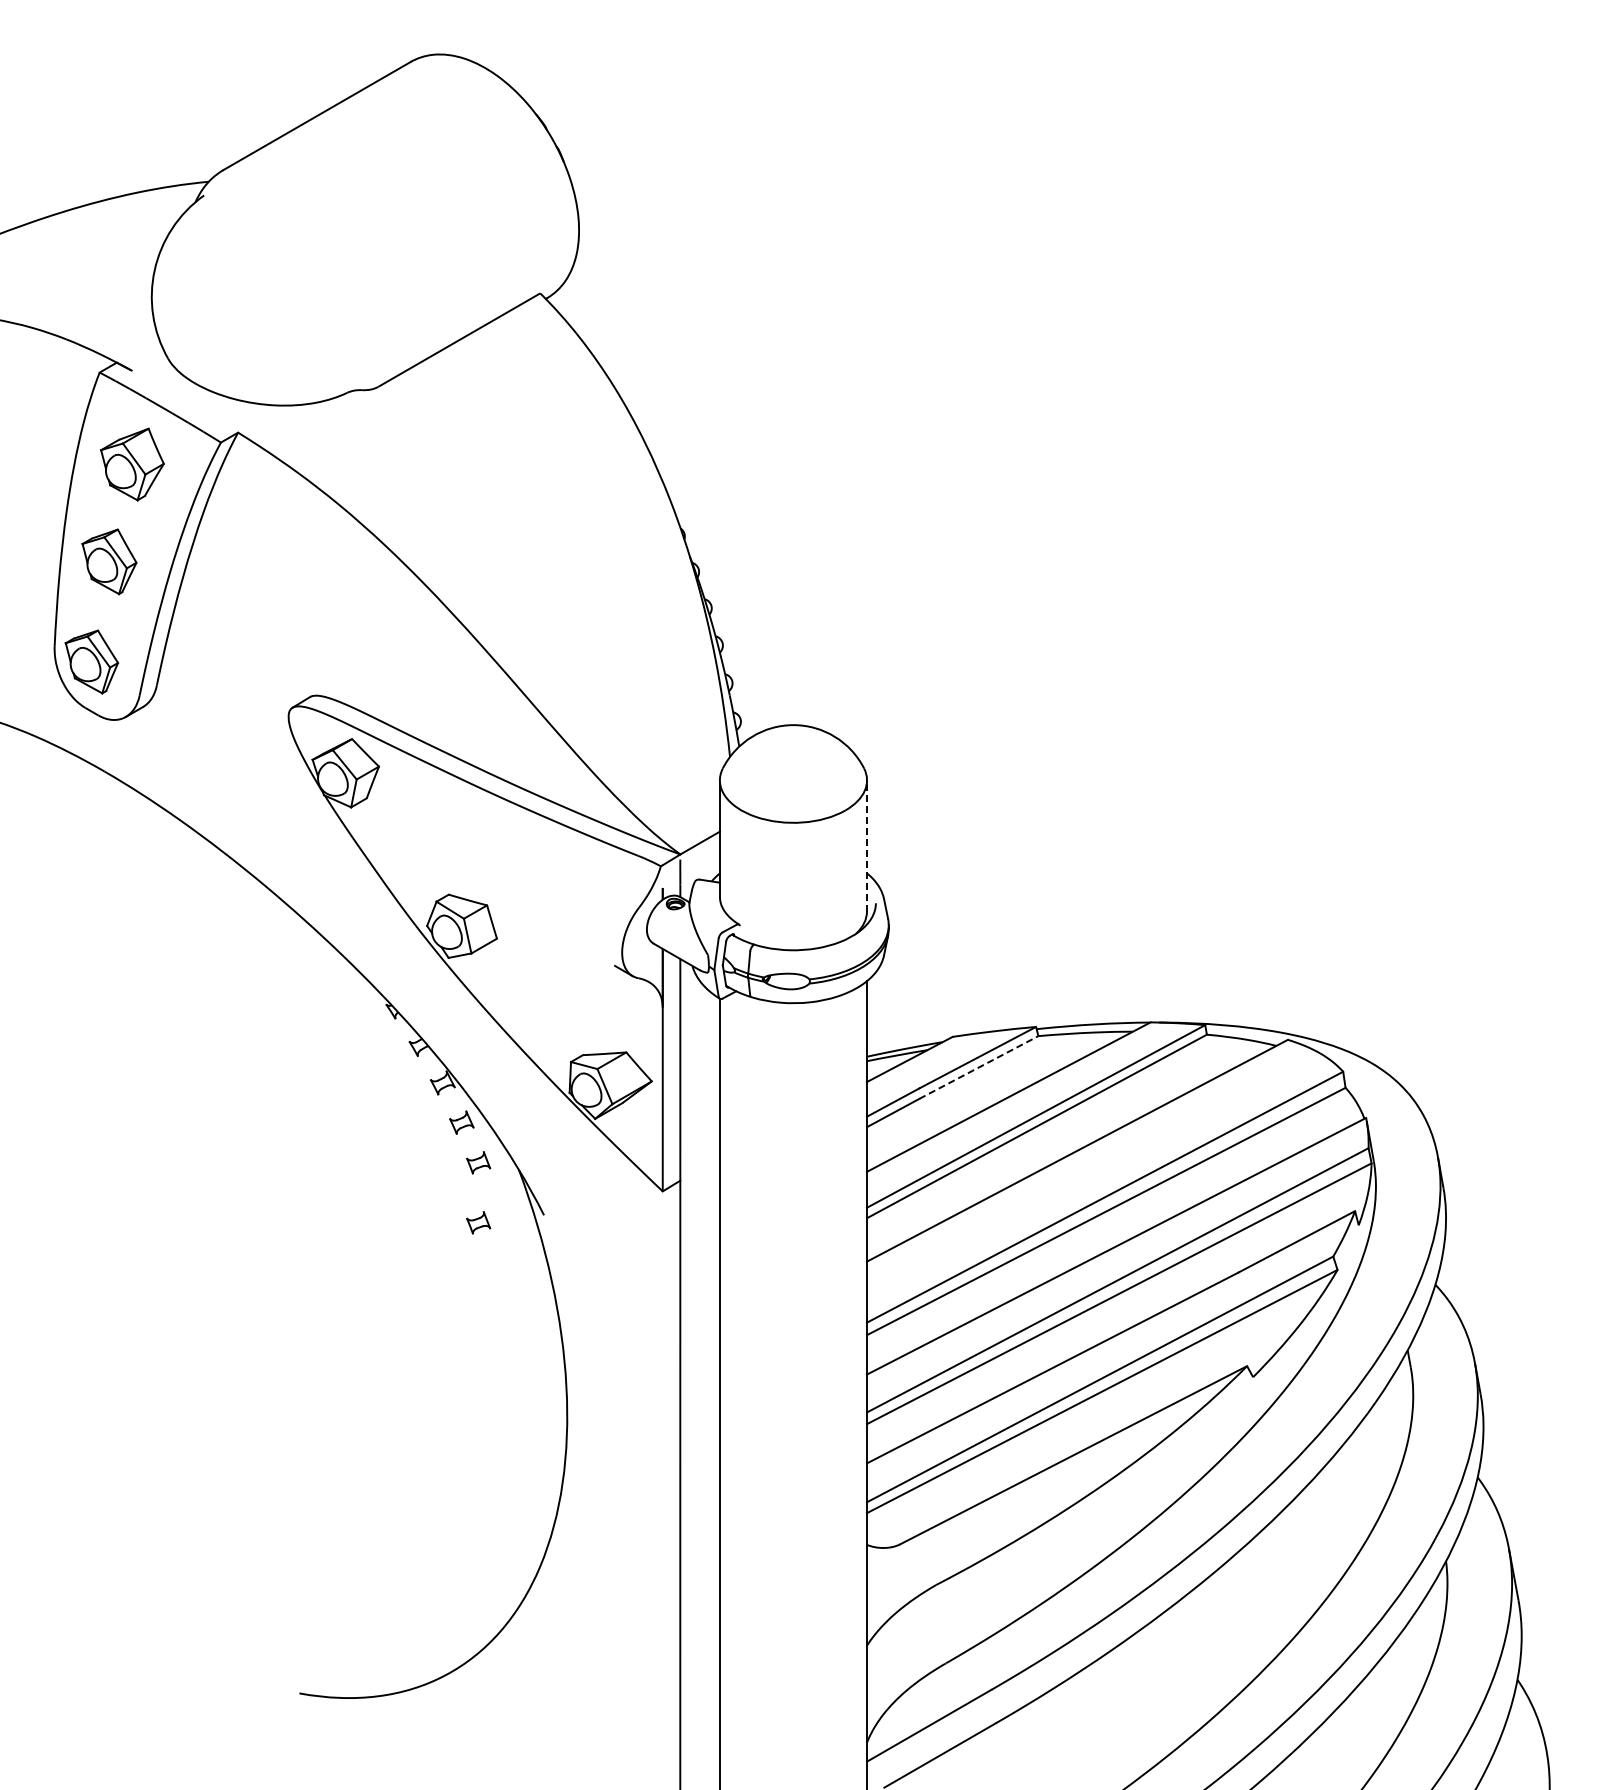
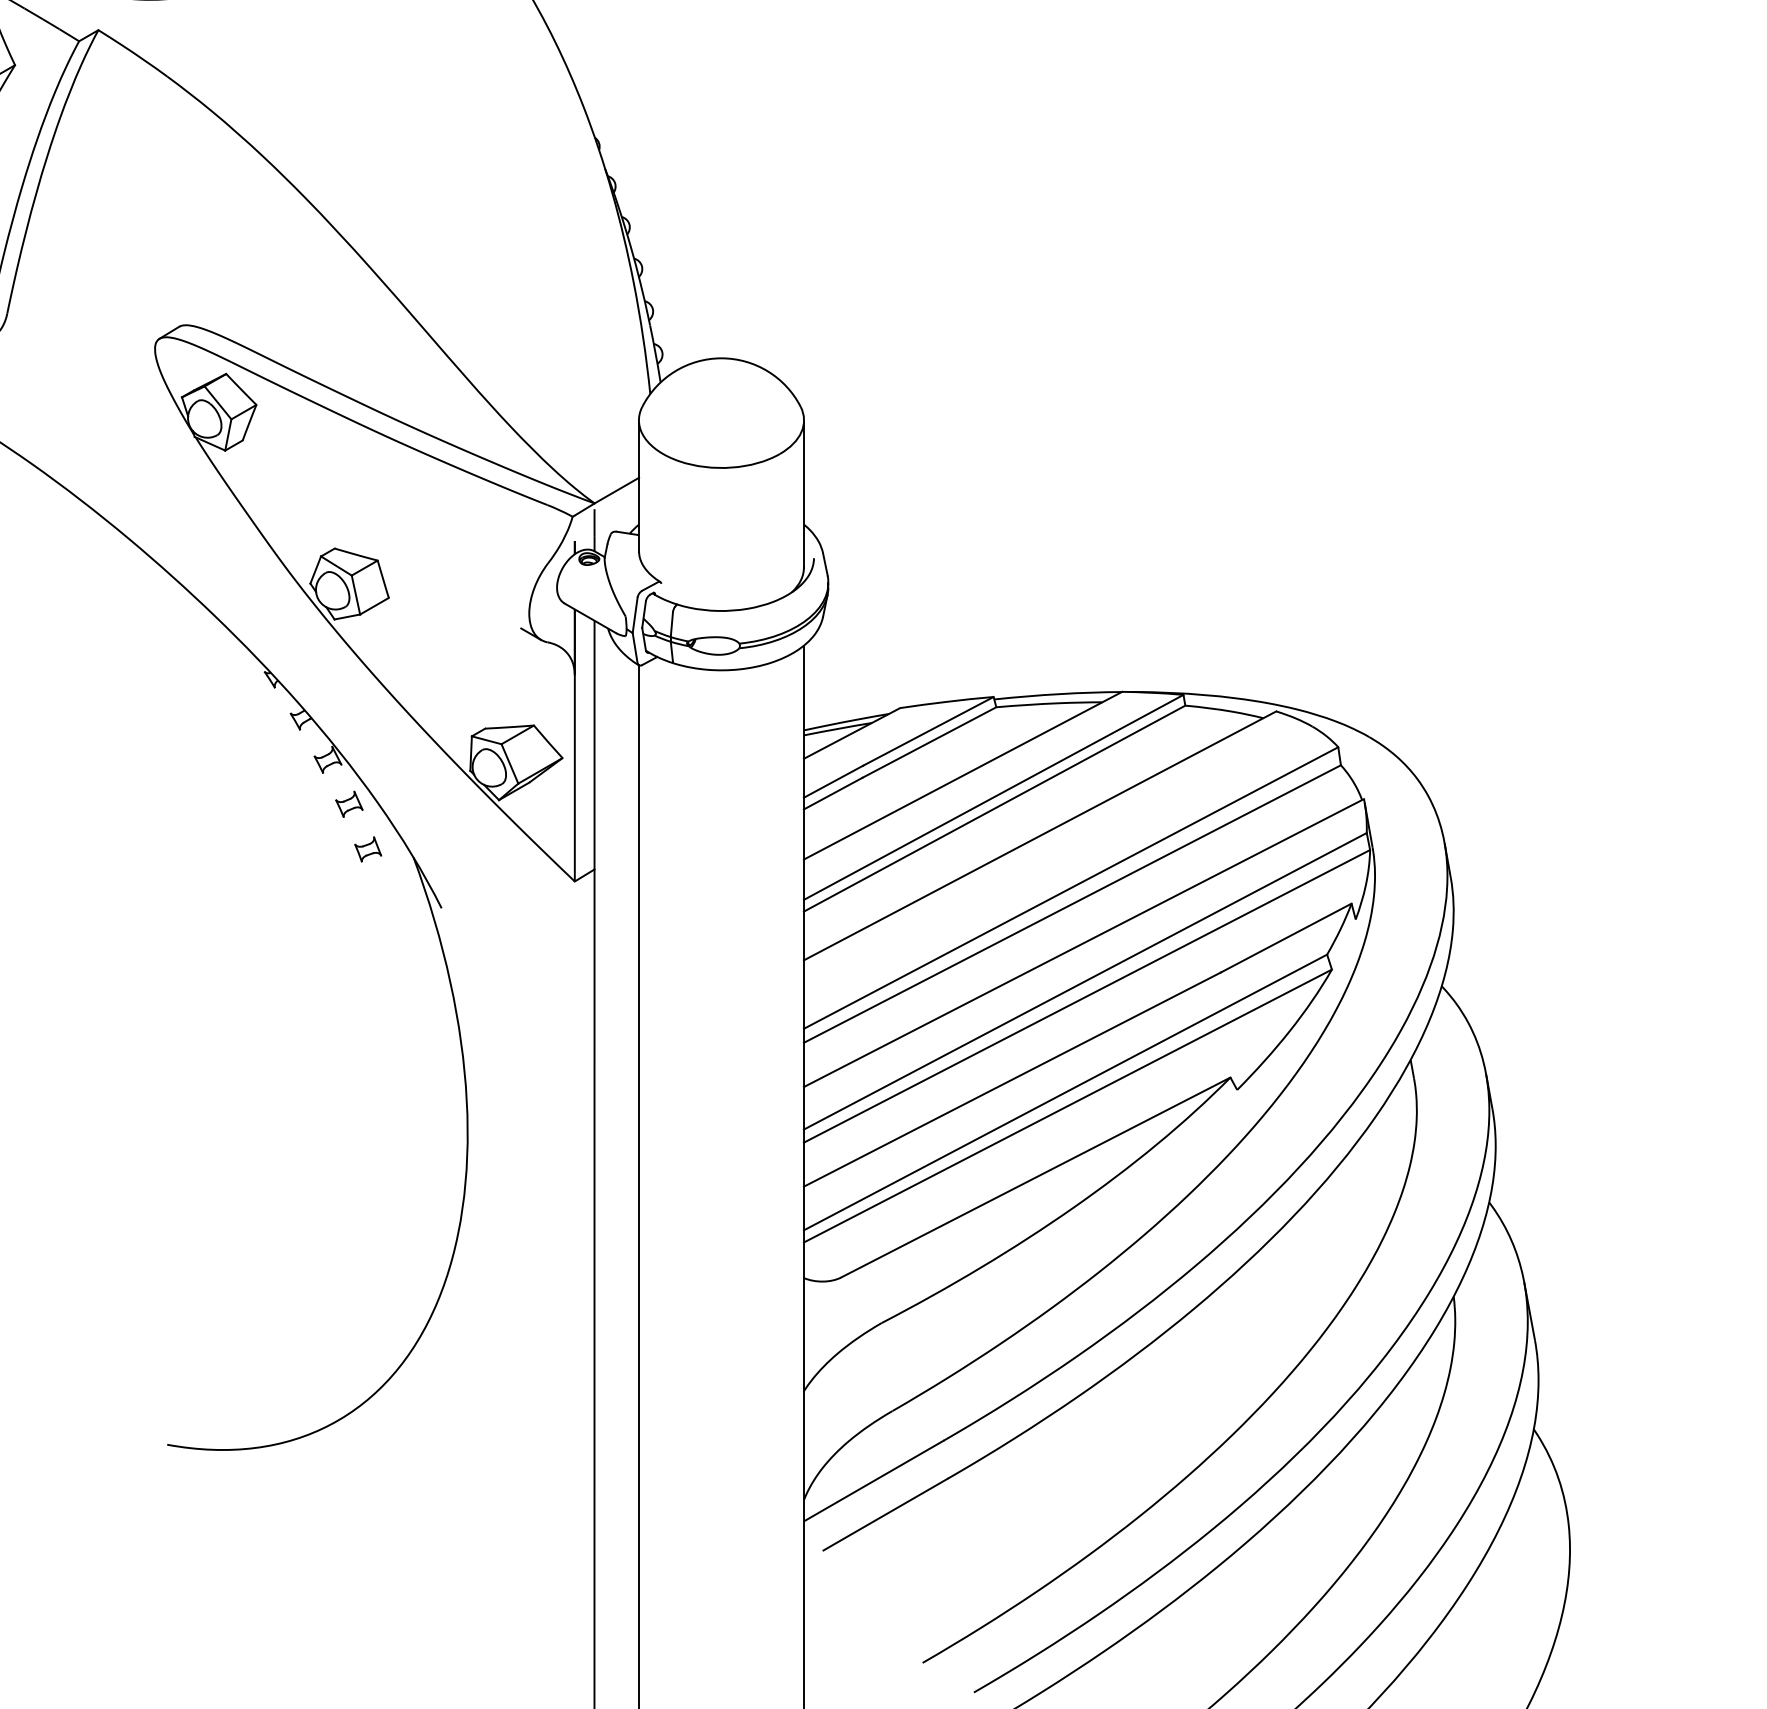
line: (866, 847) -> (803, 495), dashed -> solid
line: (979, 1067) -> (930, 742), dashed -> solid
part: (478, 1222) -> (368, 916), removed

